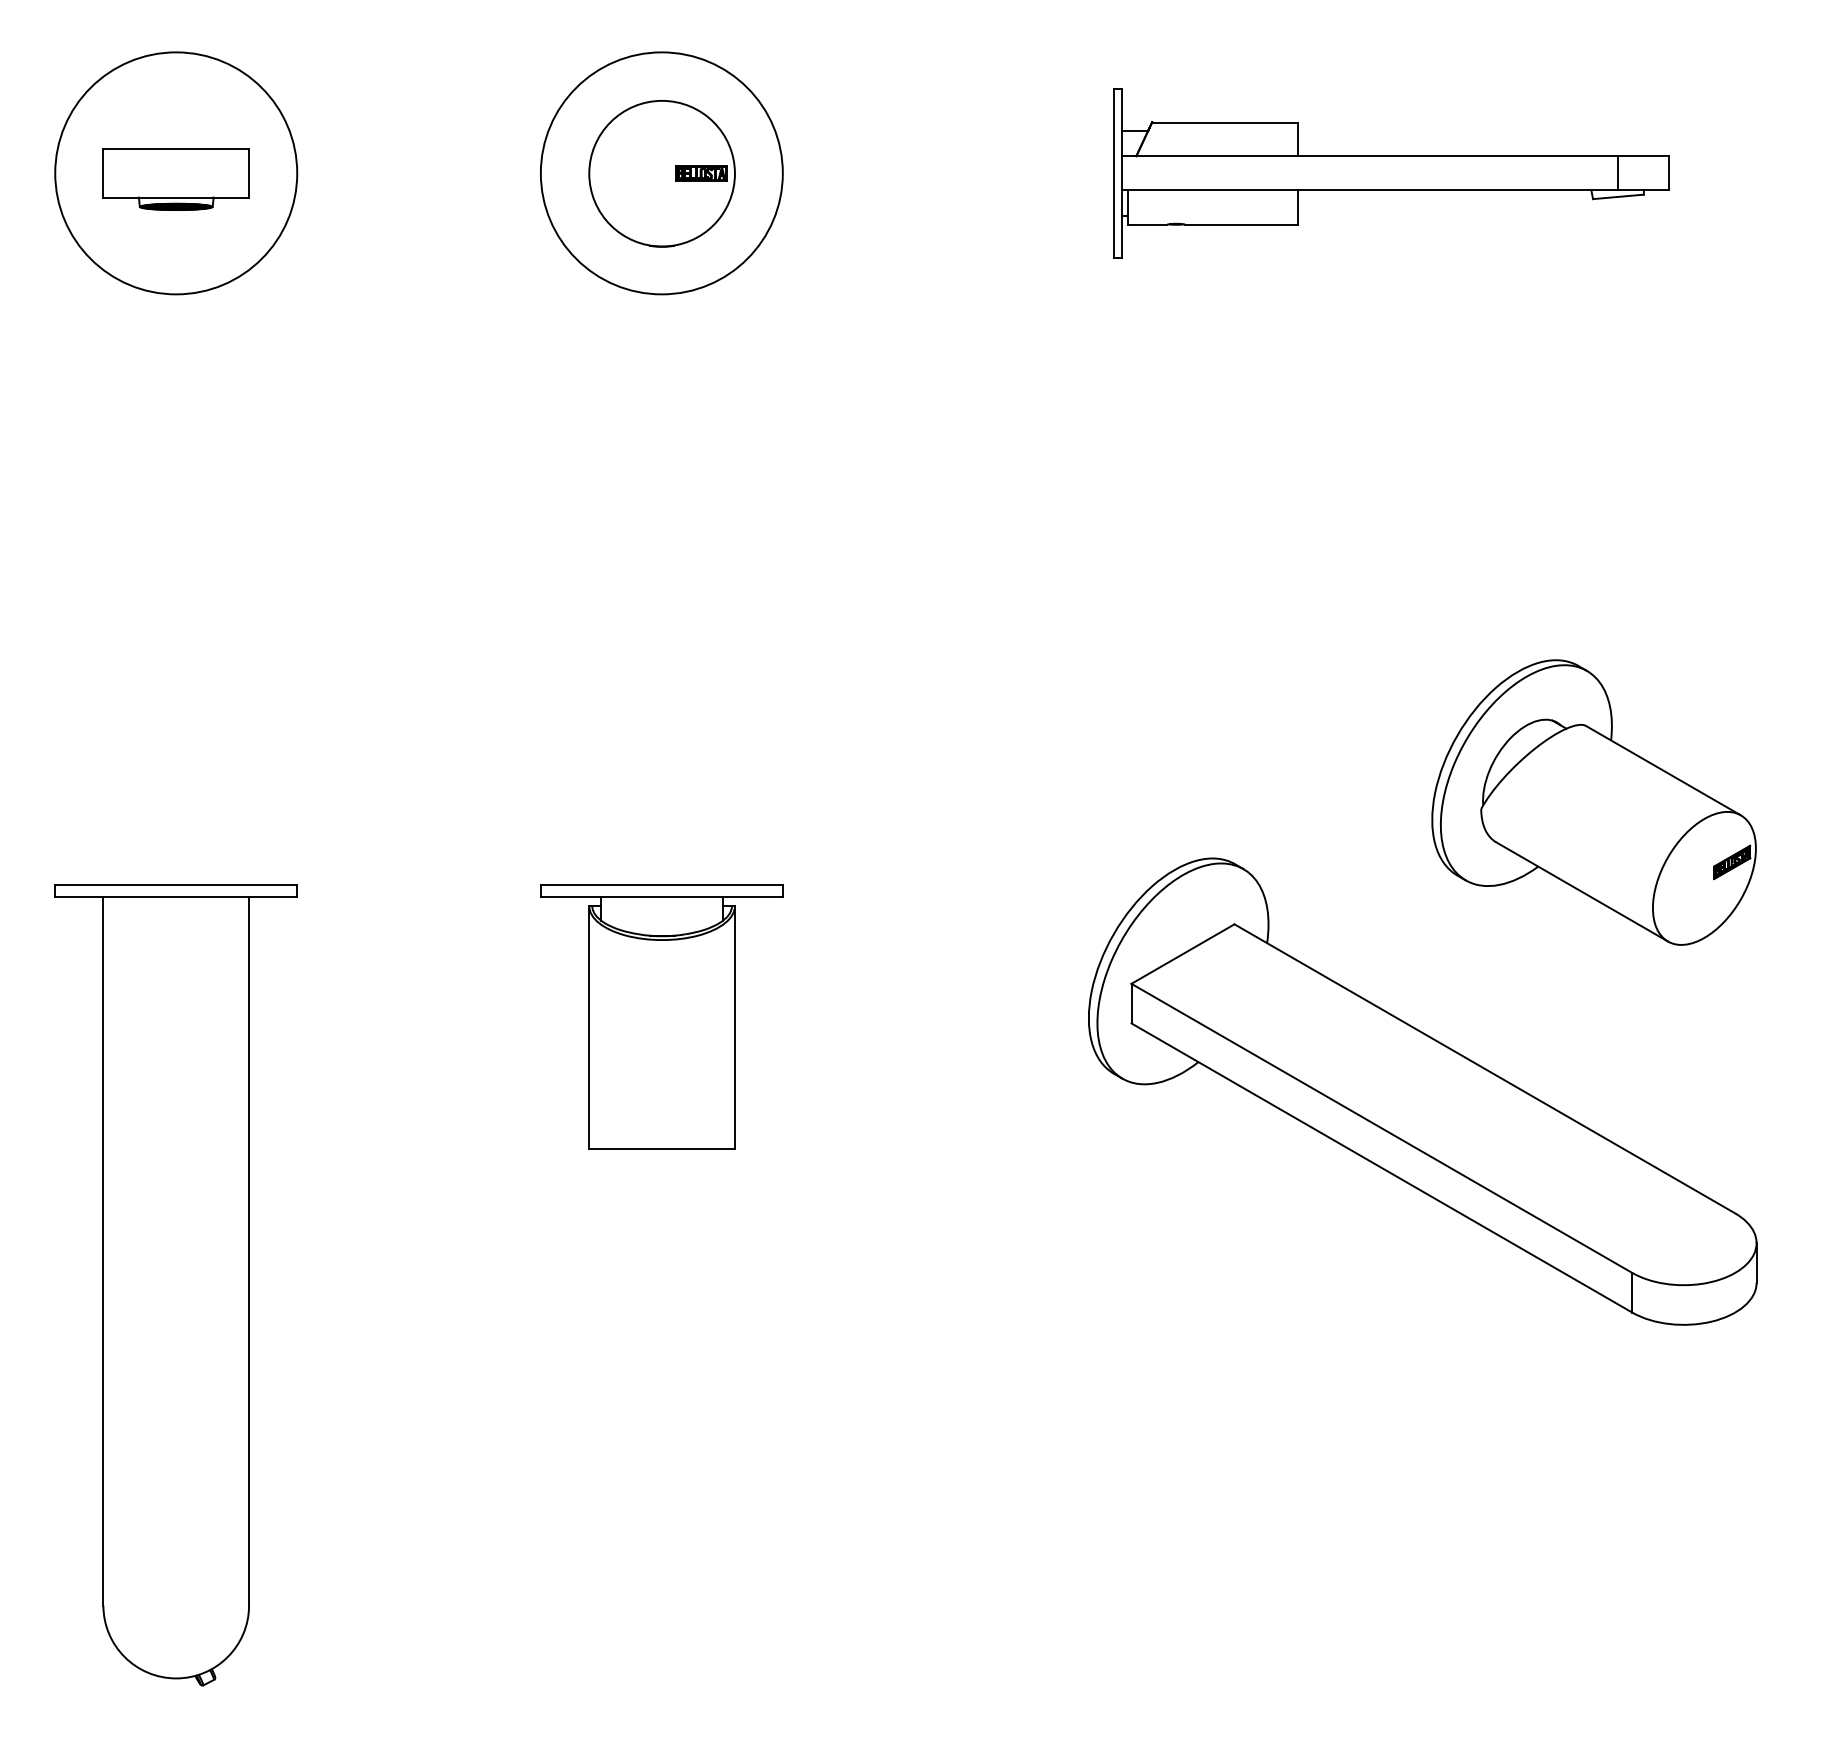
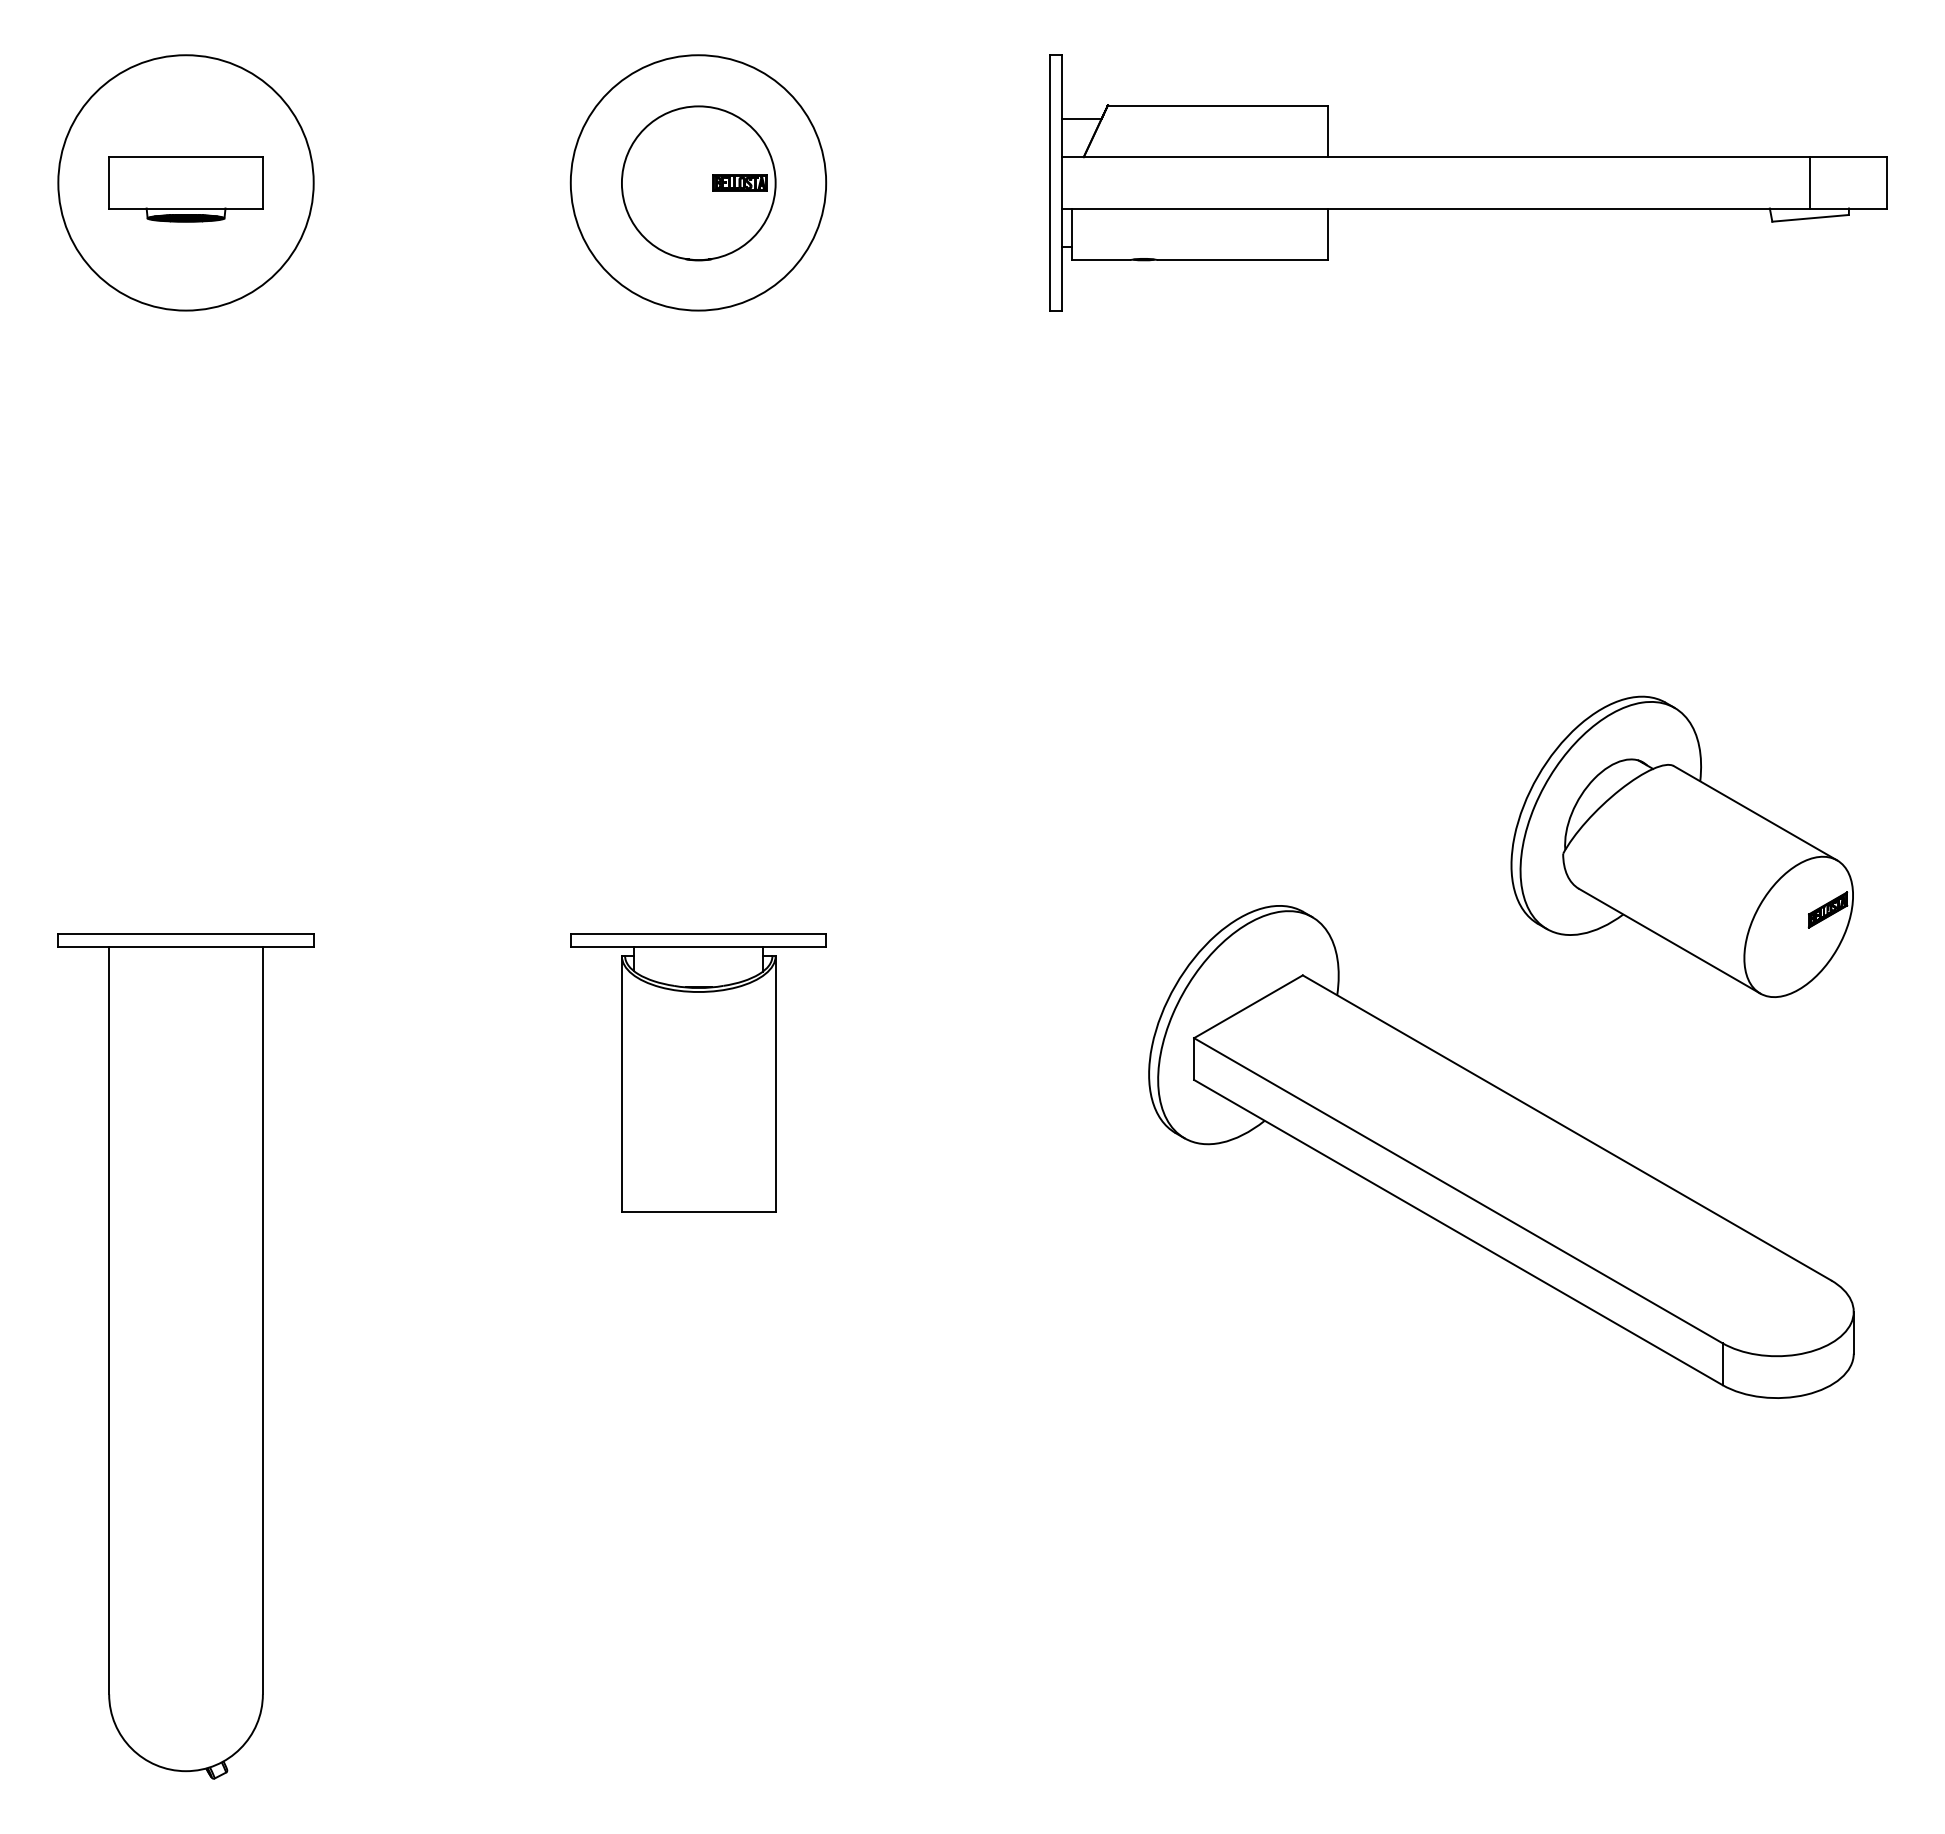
part: (1391, 172) -> (1468, 182), size x1.43

